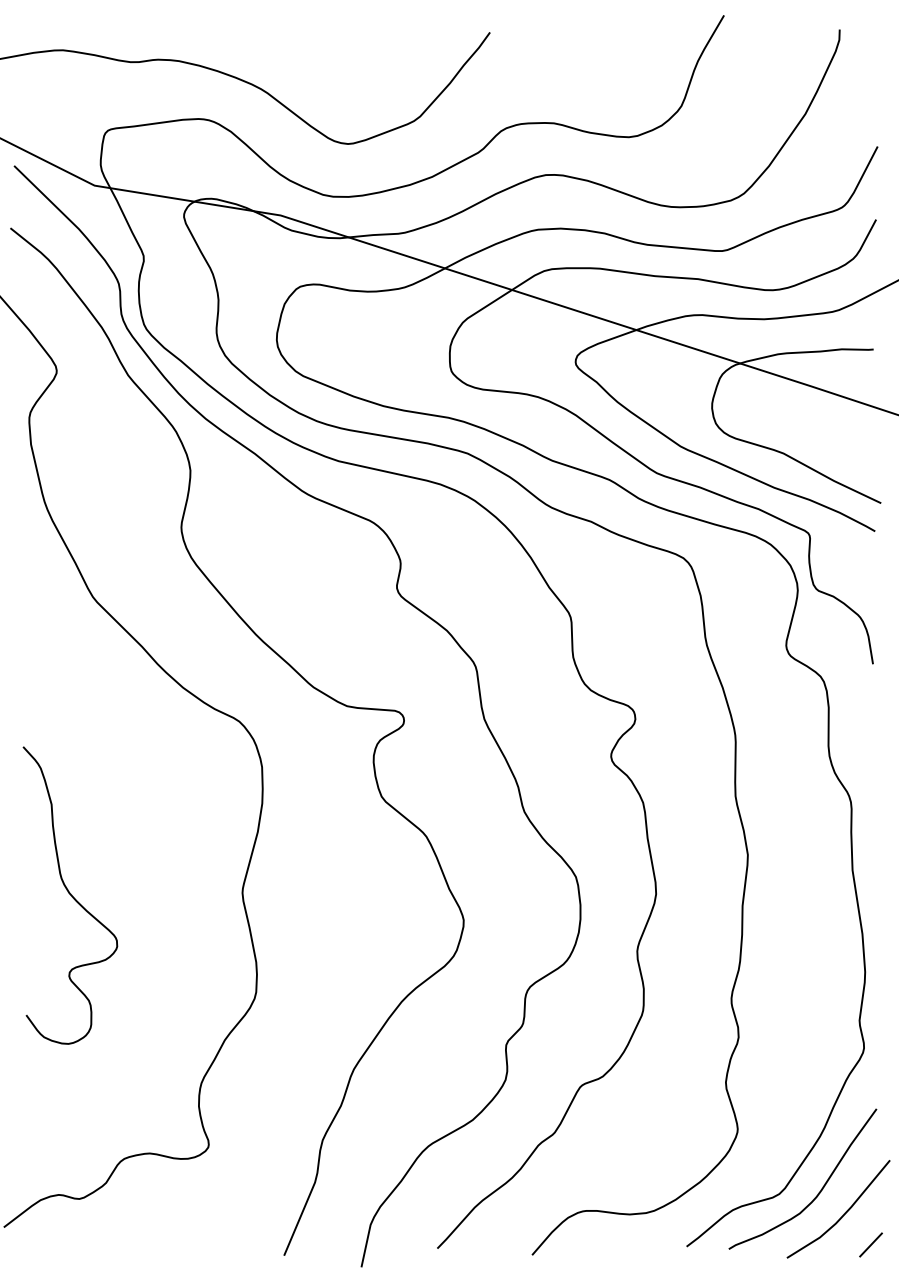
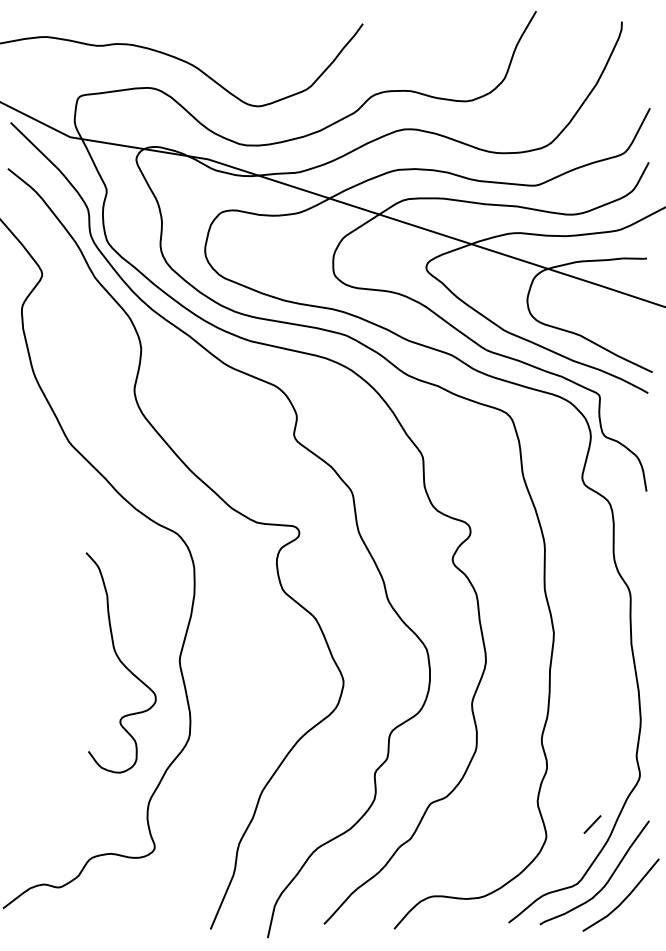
curve: (70, 895) -> (121, 662), moved
line: (870, 1244) -> (592, 824), moved

